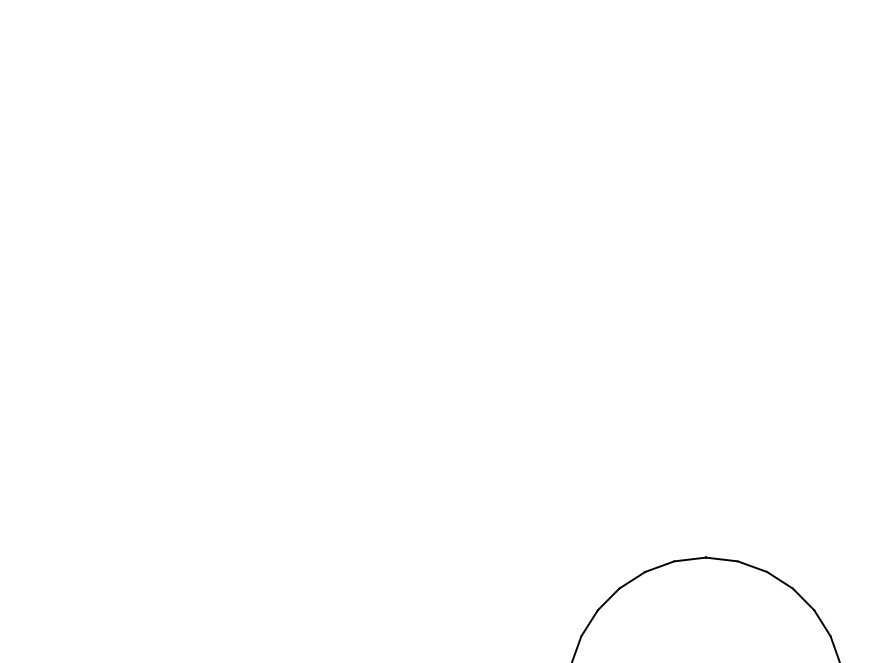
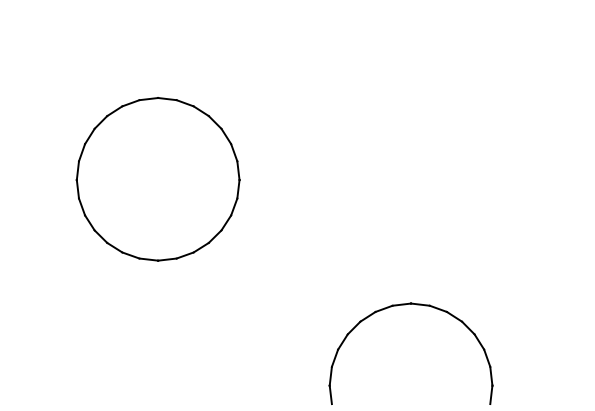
part: (273, 345) -> (157, 179), added

